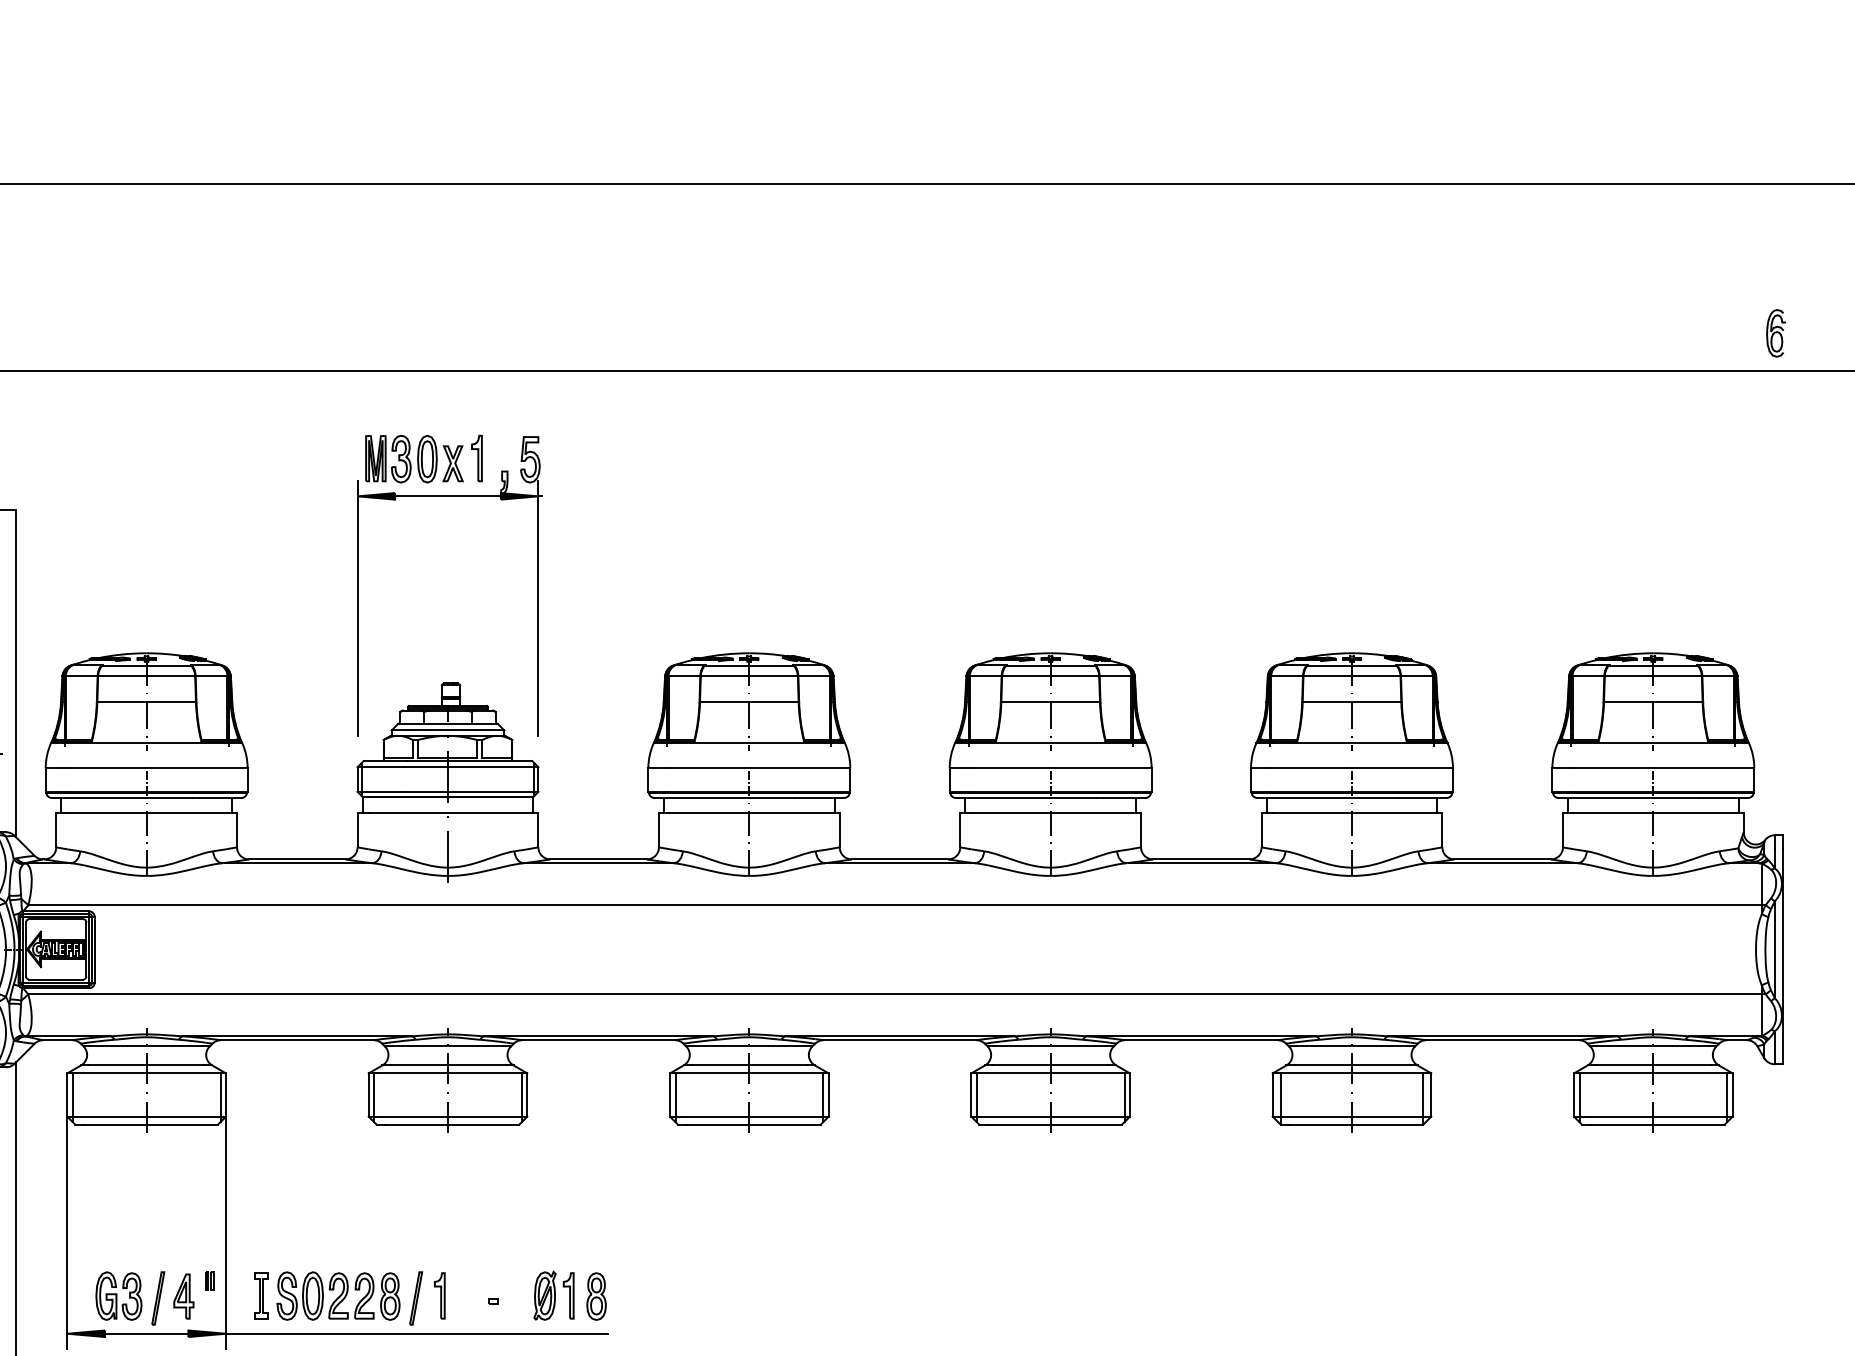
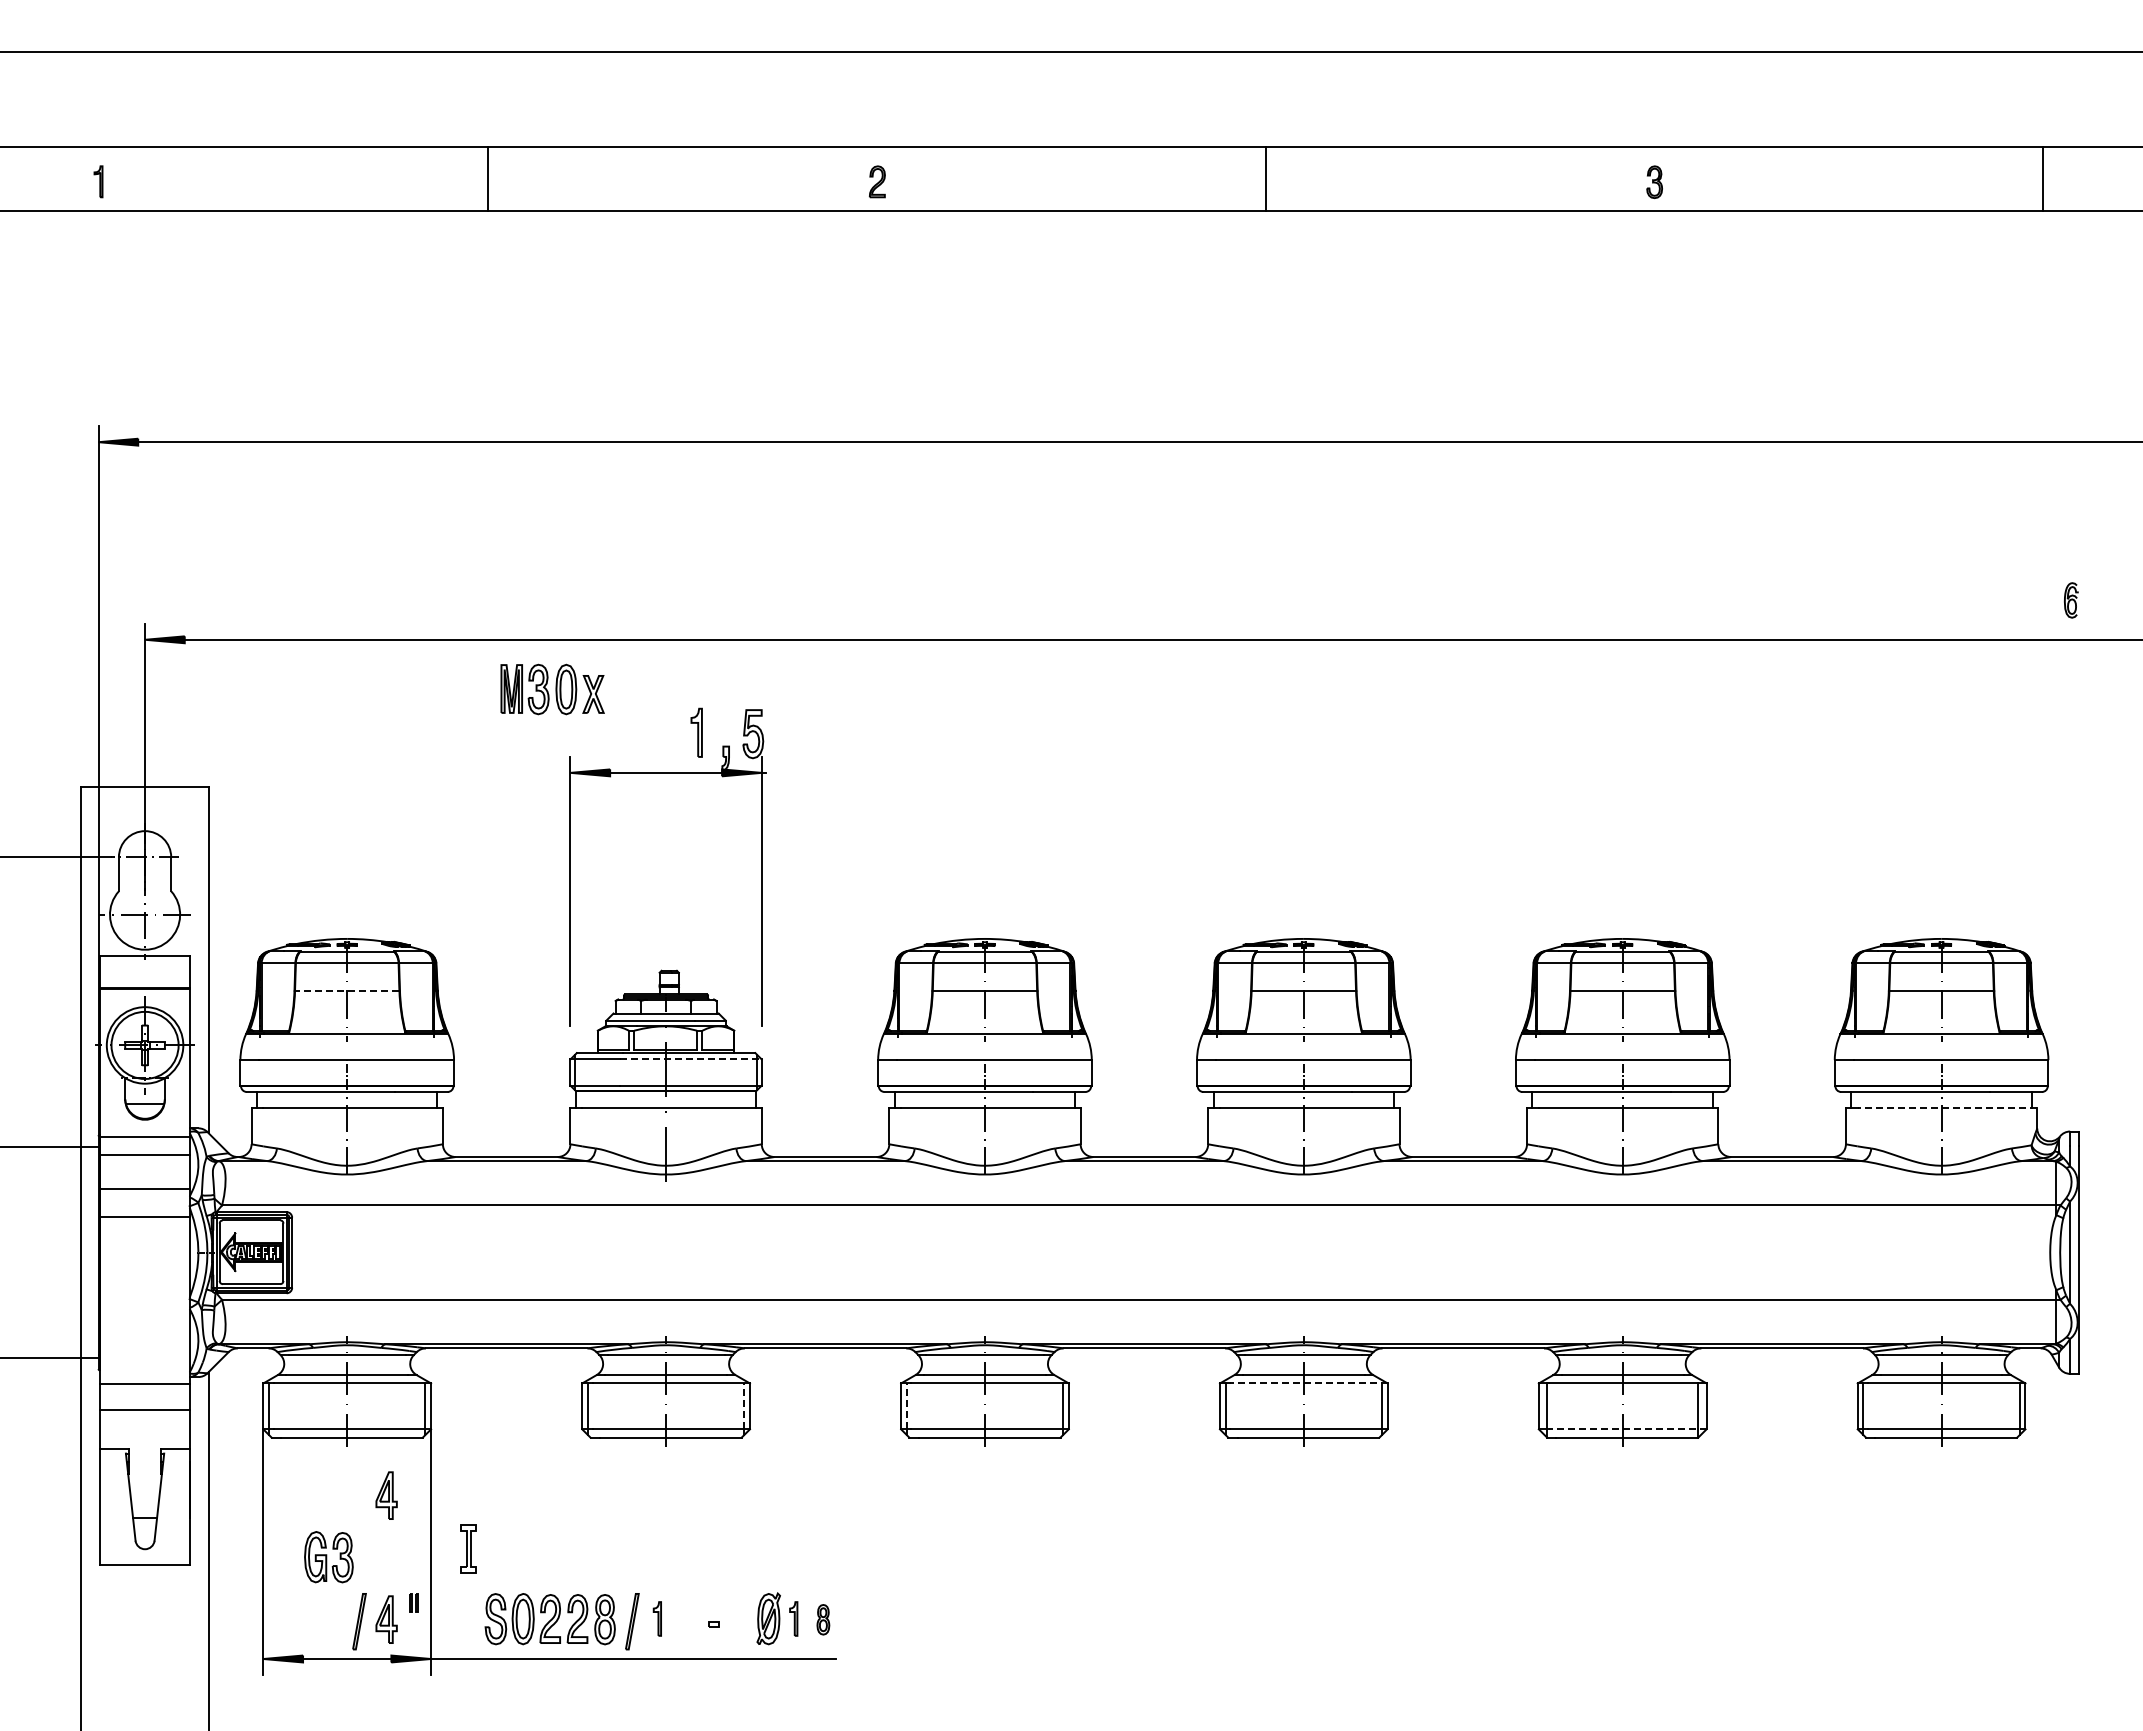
part: (1776, 333) -> (2071, 600), size x0.7
part: (414, 459) -> (552, 689), moved
line: (145, 702) -> (346, 990), solid -> dashed
line: (472, 767) -> (691, 1059), solid -> dashed
line: (1658, 812) -> (1947, 1107), solid -> dashed
line: (1055, 1073) -> (1308, 1383), solid -> dashed
line: (522, 1095) -> (744, 1406), solid -> dashed
line: (675, 1095) -> (906, 1406), solid -> dashed
line: (1356, 1116) -> (1627, 1429), solid -> dashed
part: (183, 1179) -> (386, 1495), added
part: (261, 1295) -> (468, 1548), moved
part: (439, 1295) -> (657, 1618), size x0.7
part: (568, 1295) -> (793, 1618), size x0.7
part: (118, 1296) -> (328, 1557), moved
part: (596, 1296) -> (823, 1619), size x0.6

